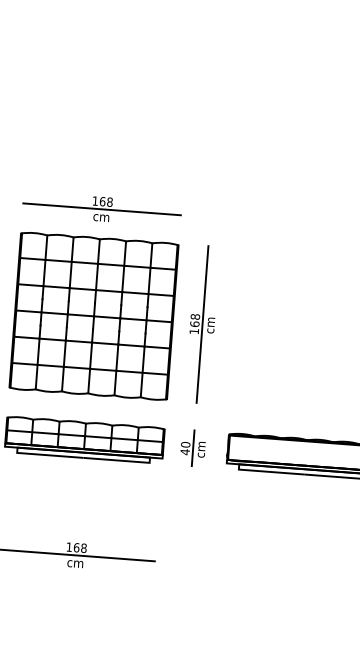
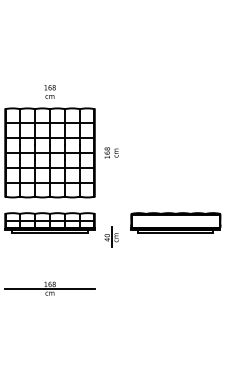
line: (101, 209) -> (49, 92), removed
line: (202, 323) -> (111, 152), removed
part: (192, 446) -> (111, 236), moved

